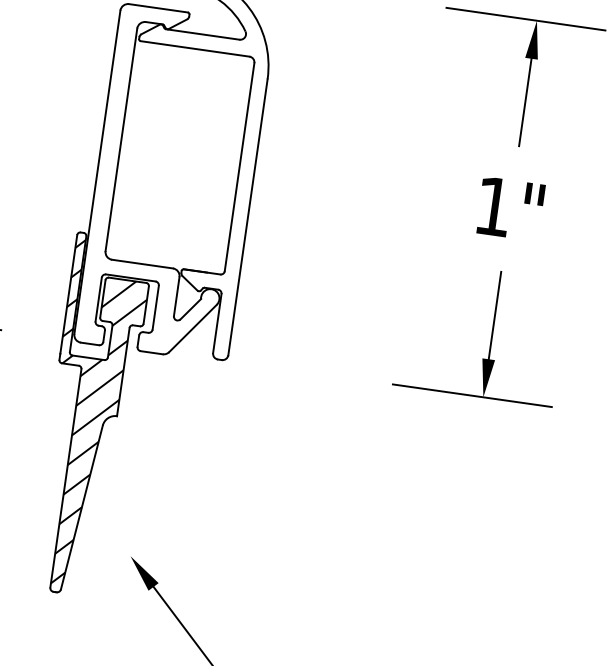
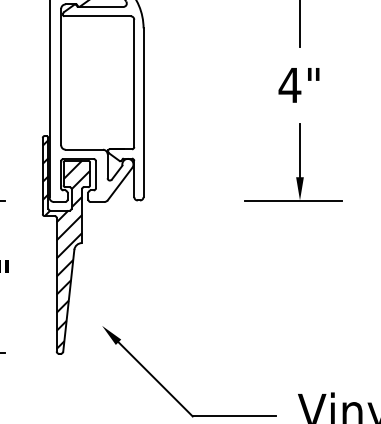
text: (492, 206) -> (289, 85), 1" -> 4"

